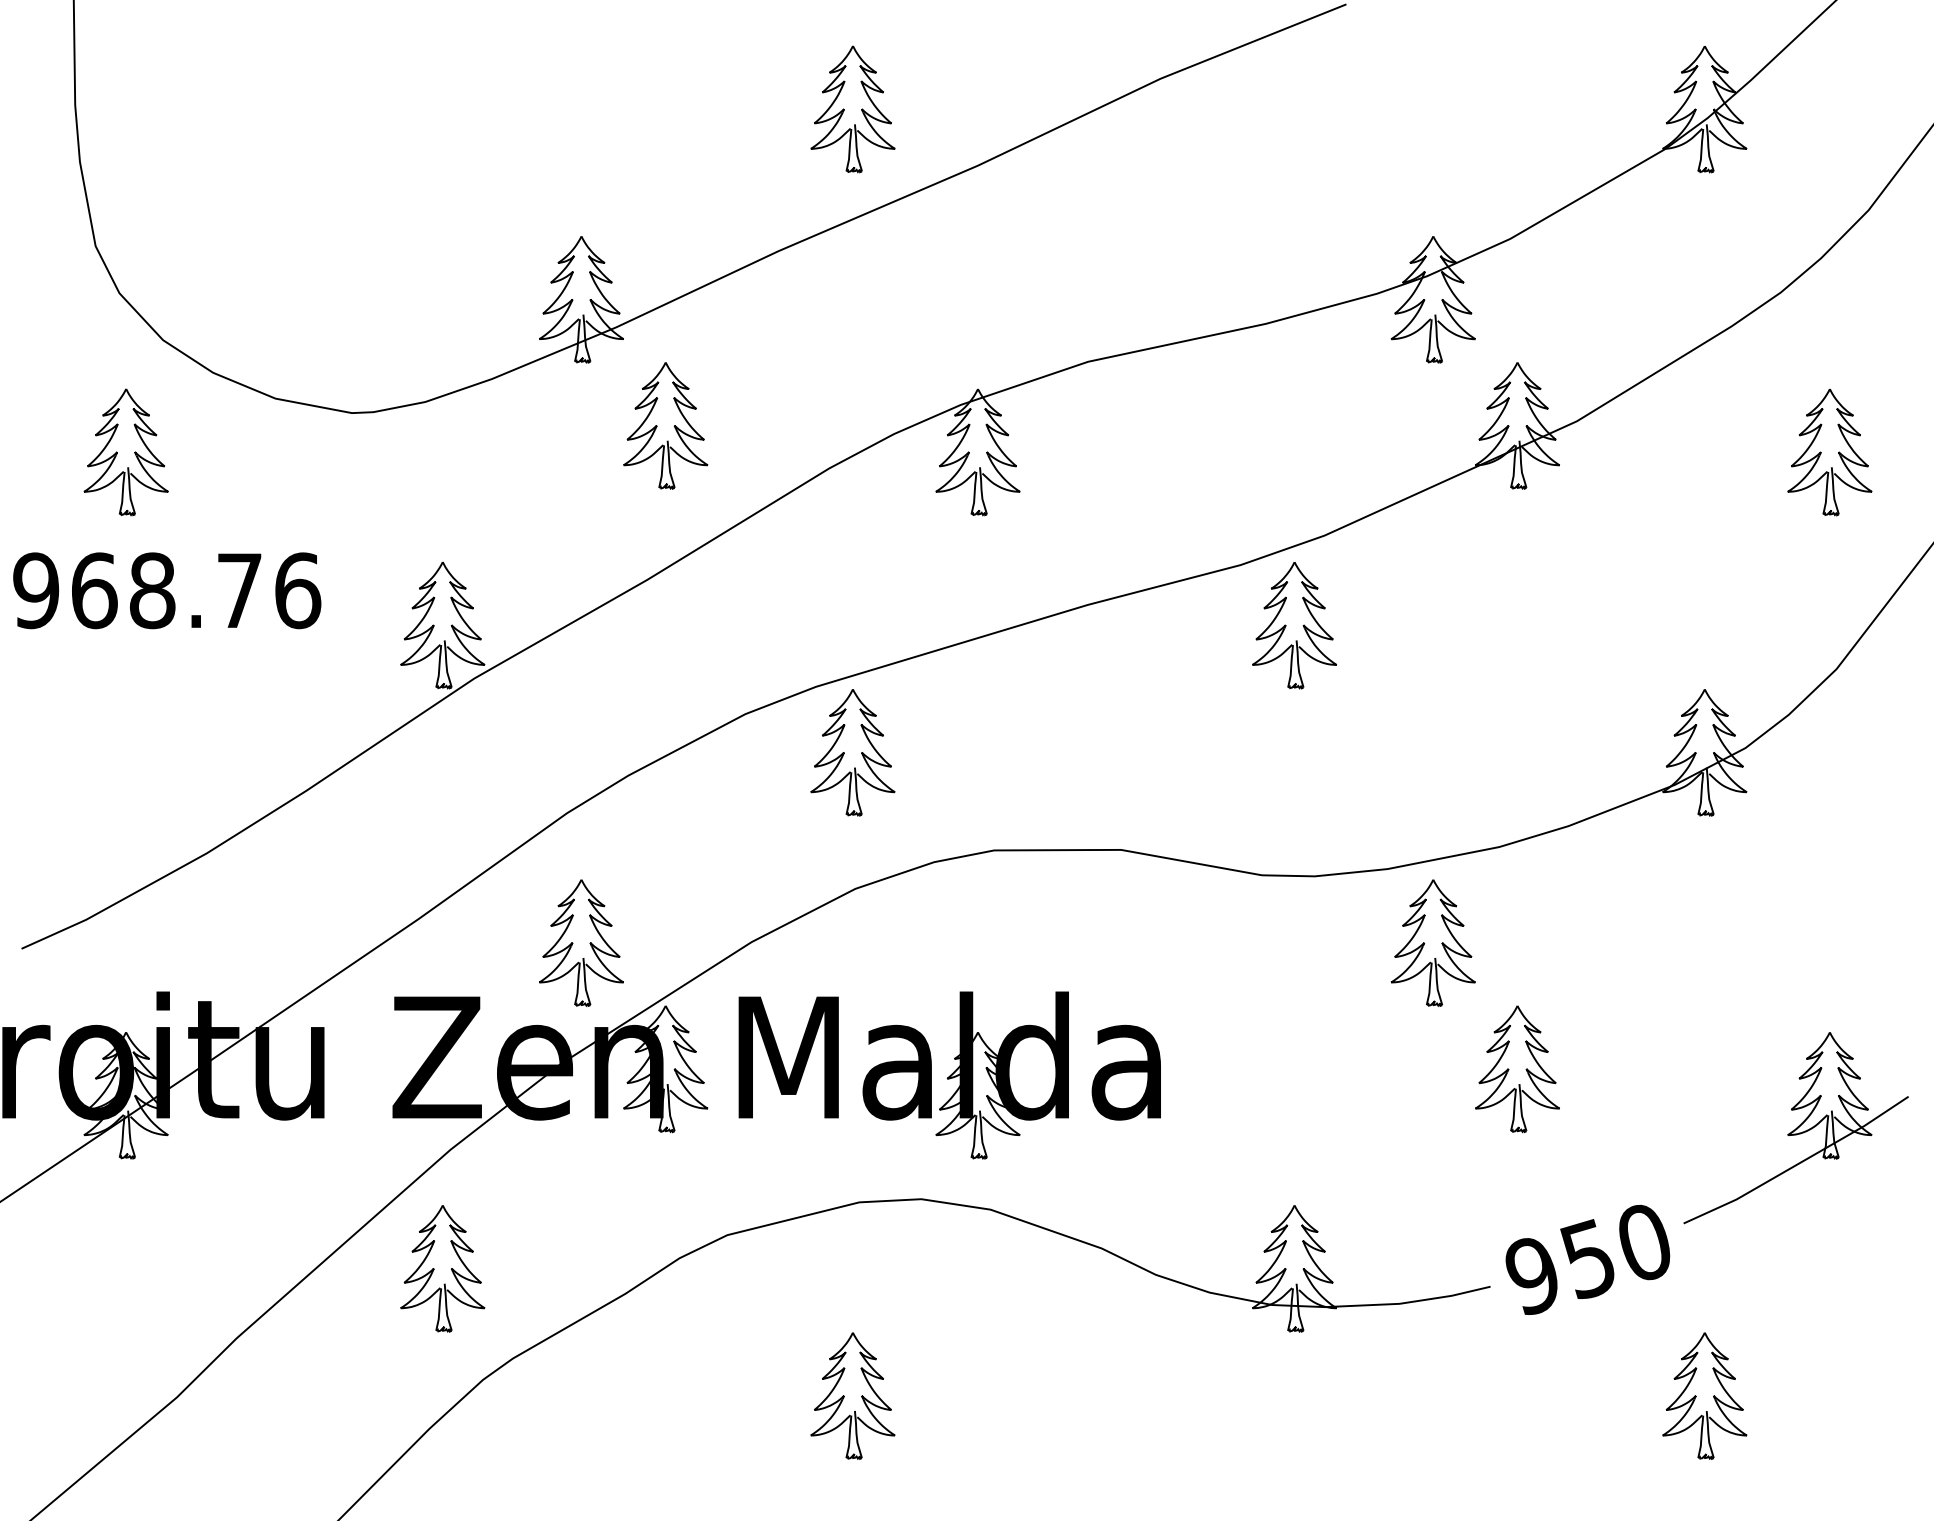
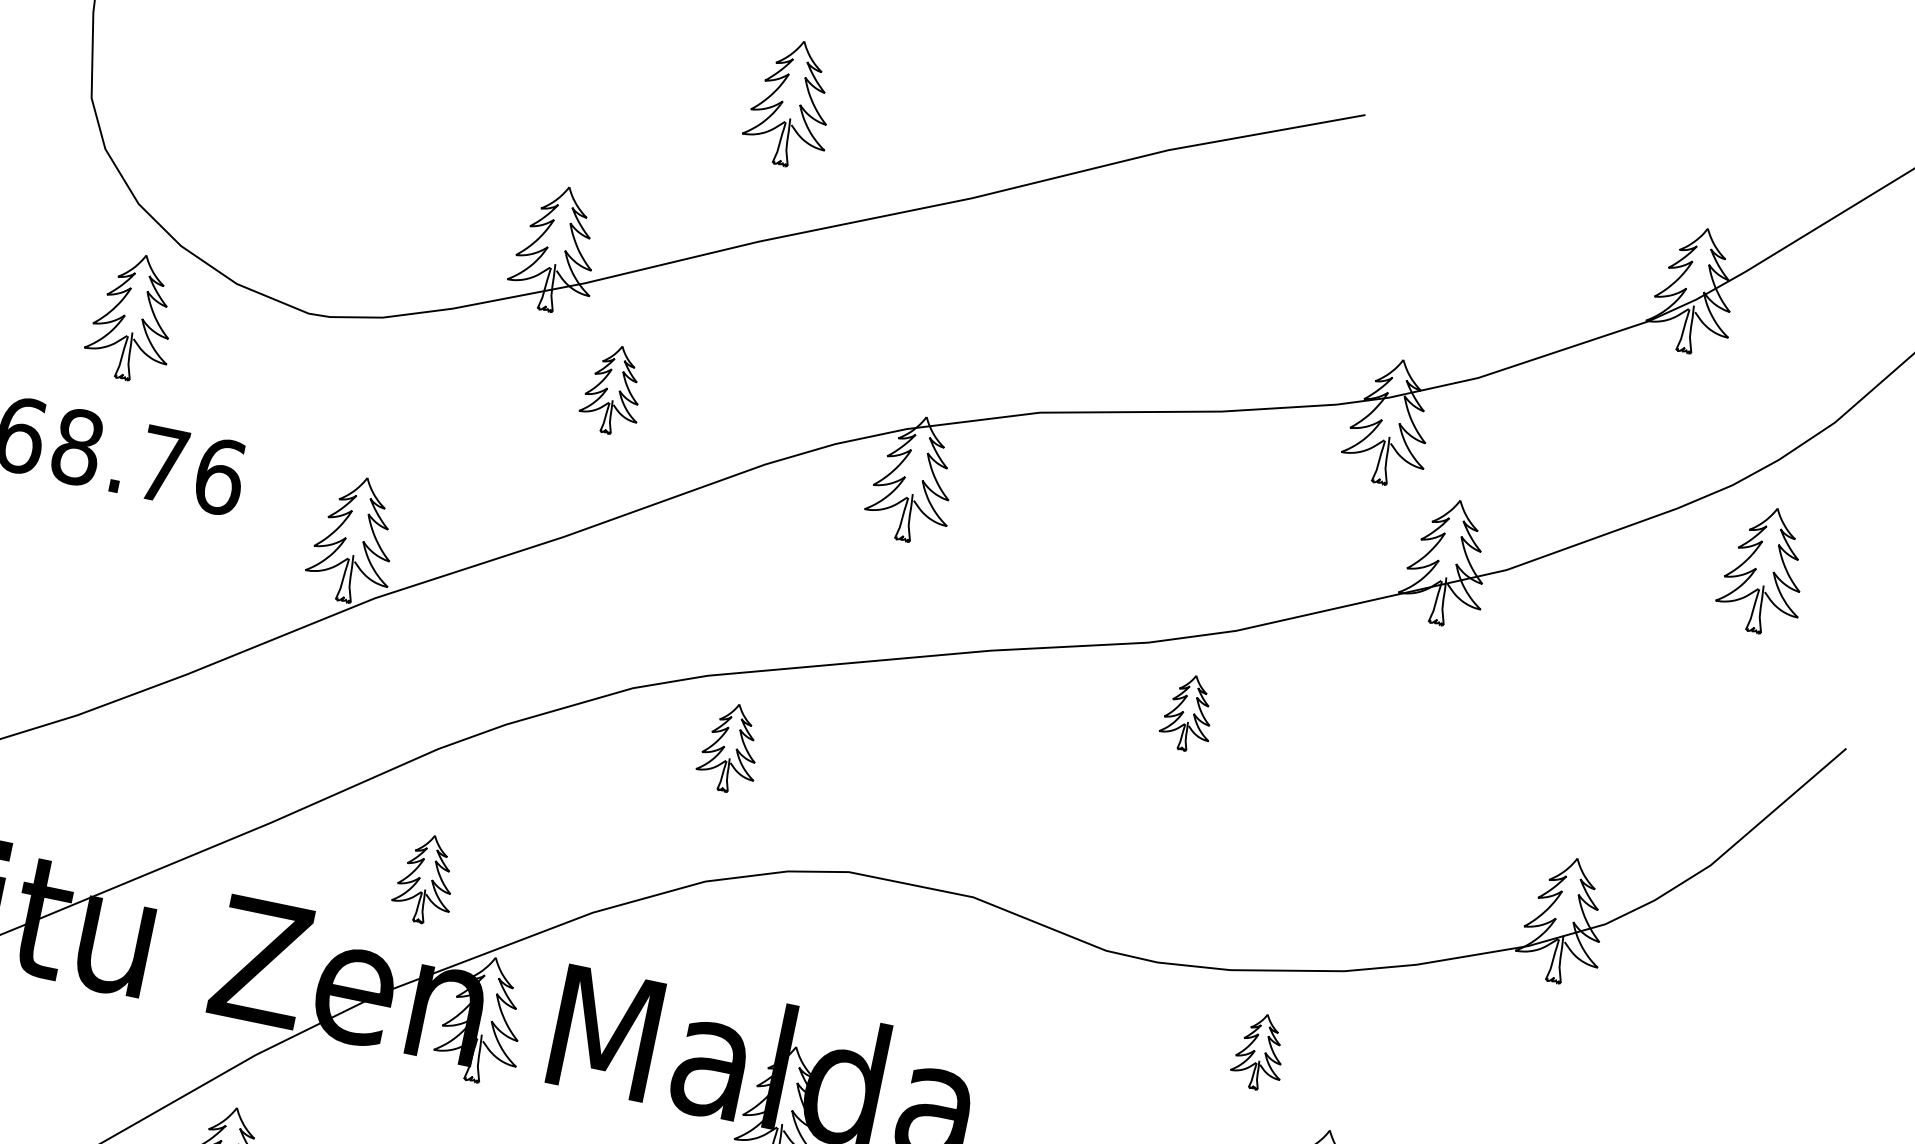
part: (852, 109) -> (790, 103), moved
part: (665, 425) -> (613, 389), size x0.7
part: (125, 452) -> (132, 317), moved
part: (1829, 452) -> (1764, 570), moved
part: (1294, 625) -> (1188, 712), size x0.6
part: (852, 752) -> (730, 747), size x0.7
part: (581, 942) -> (426, 878), size x0.7
part: (1432, 942) -> (1259, 1051), size x0.6

